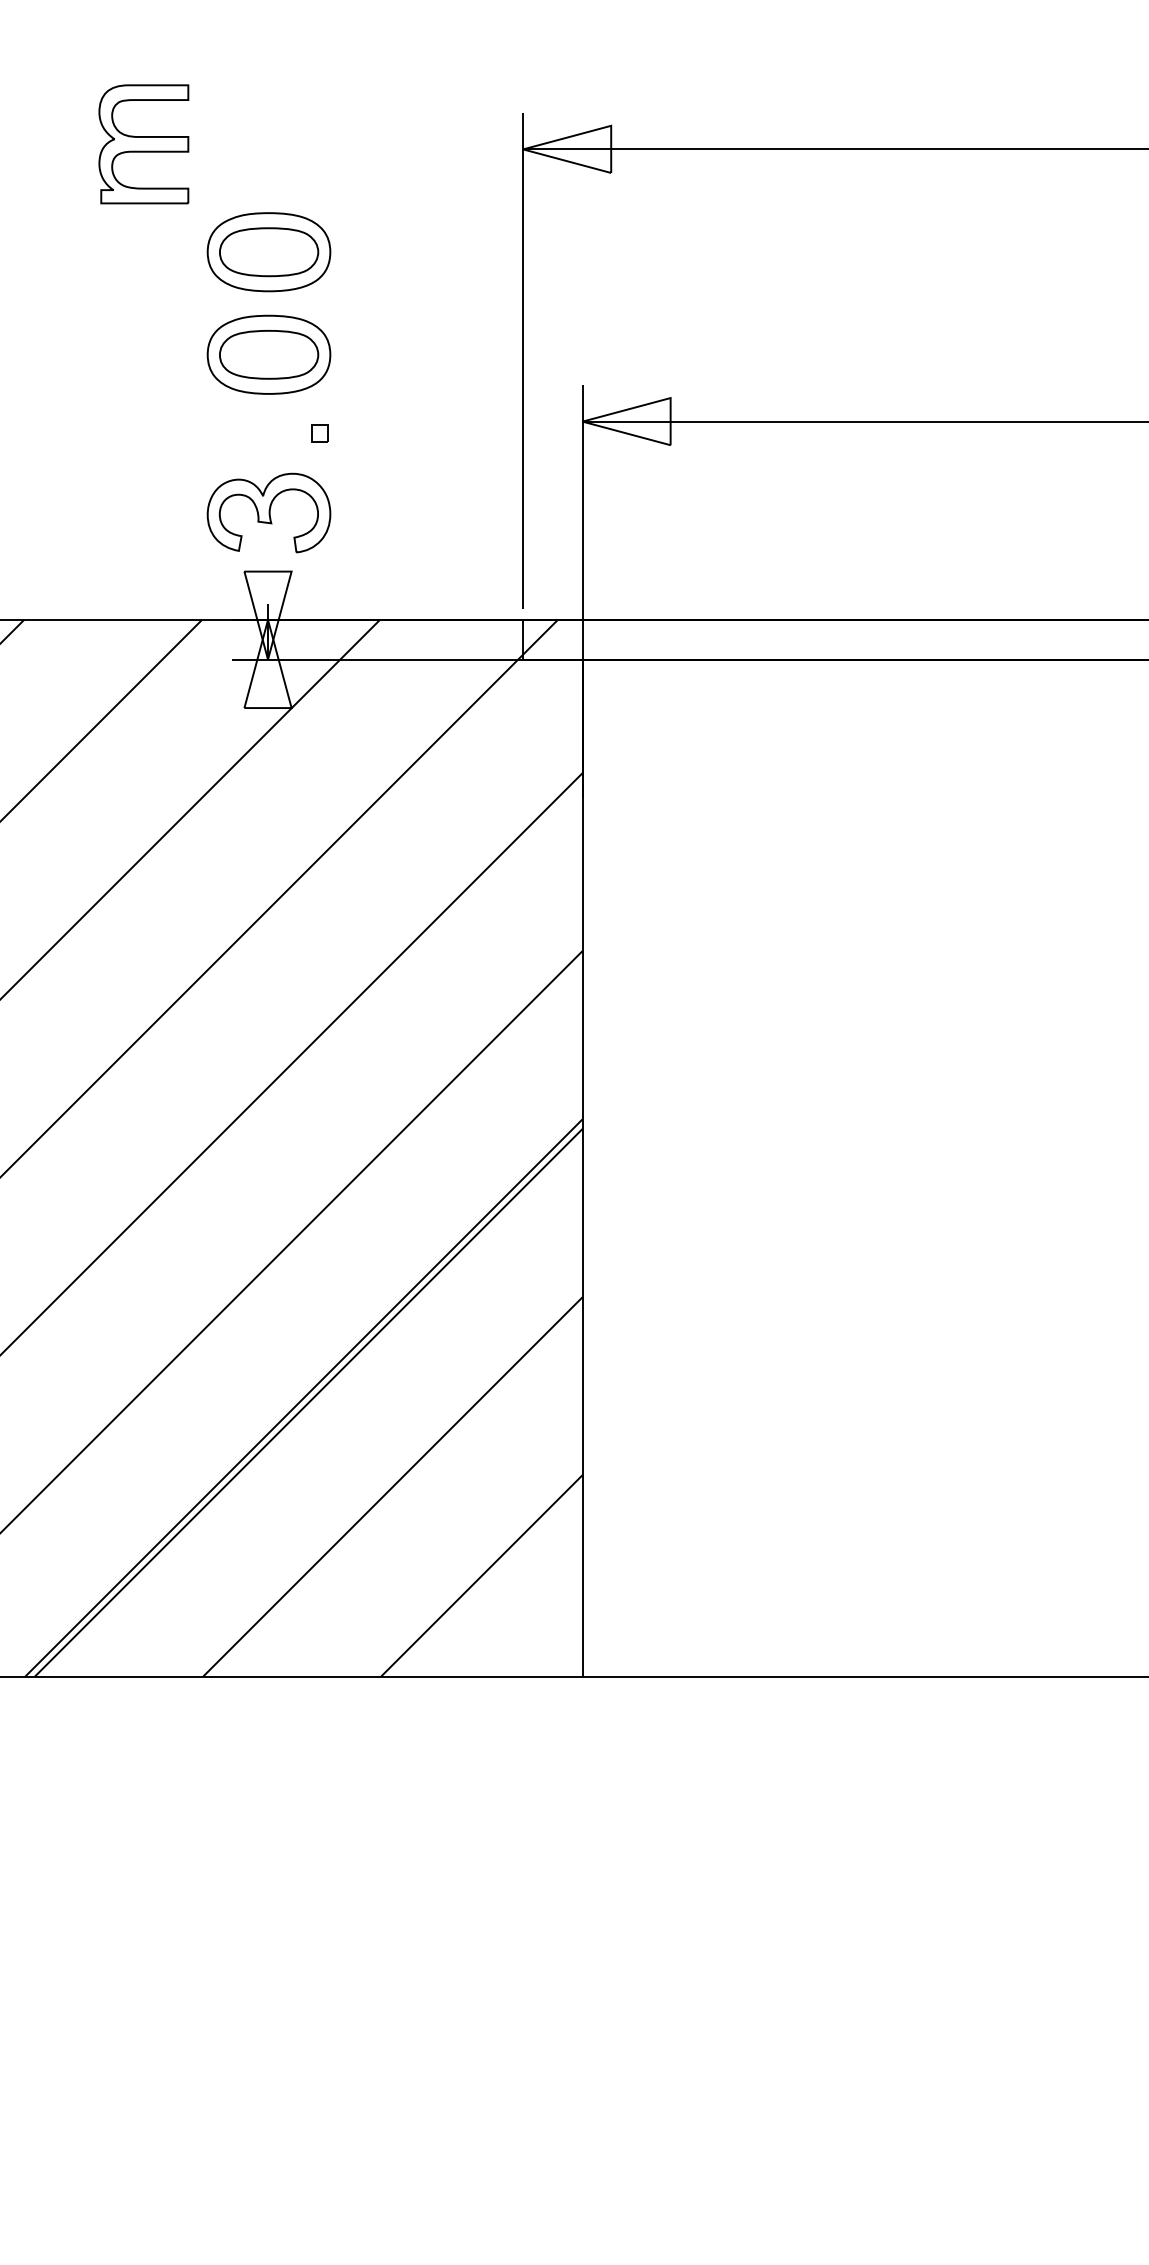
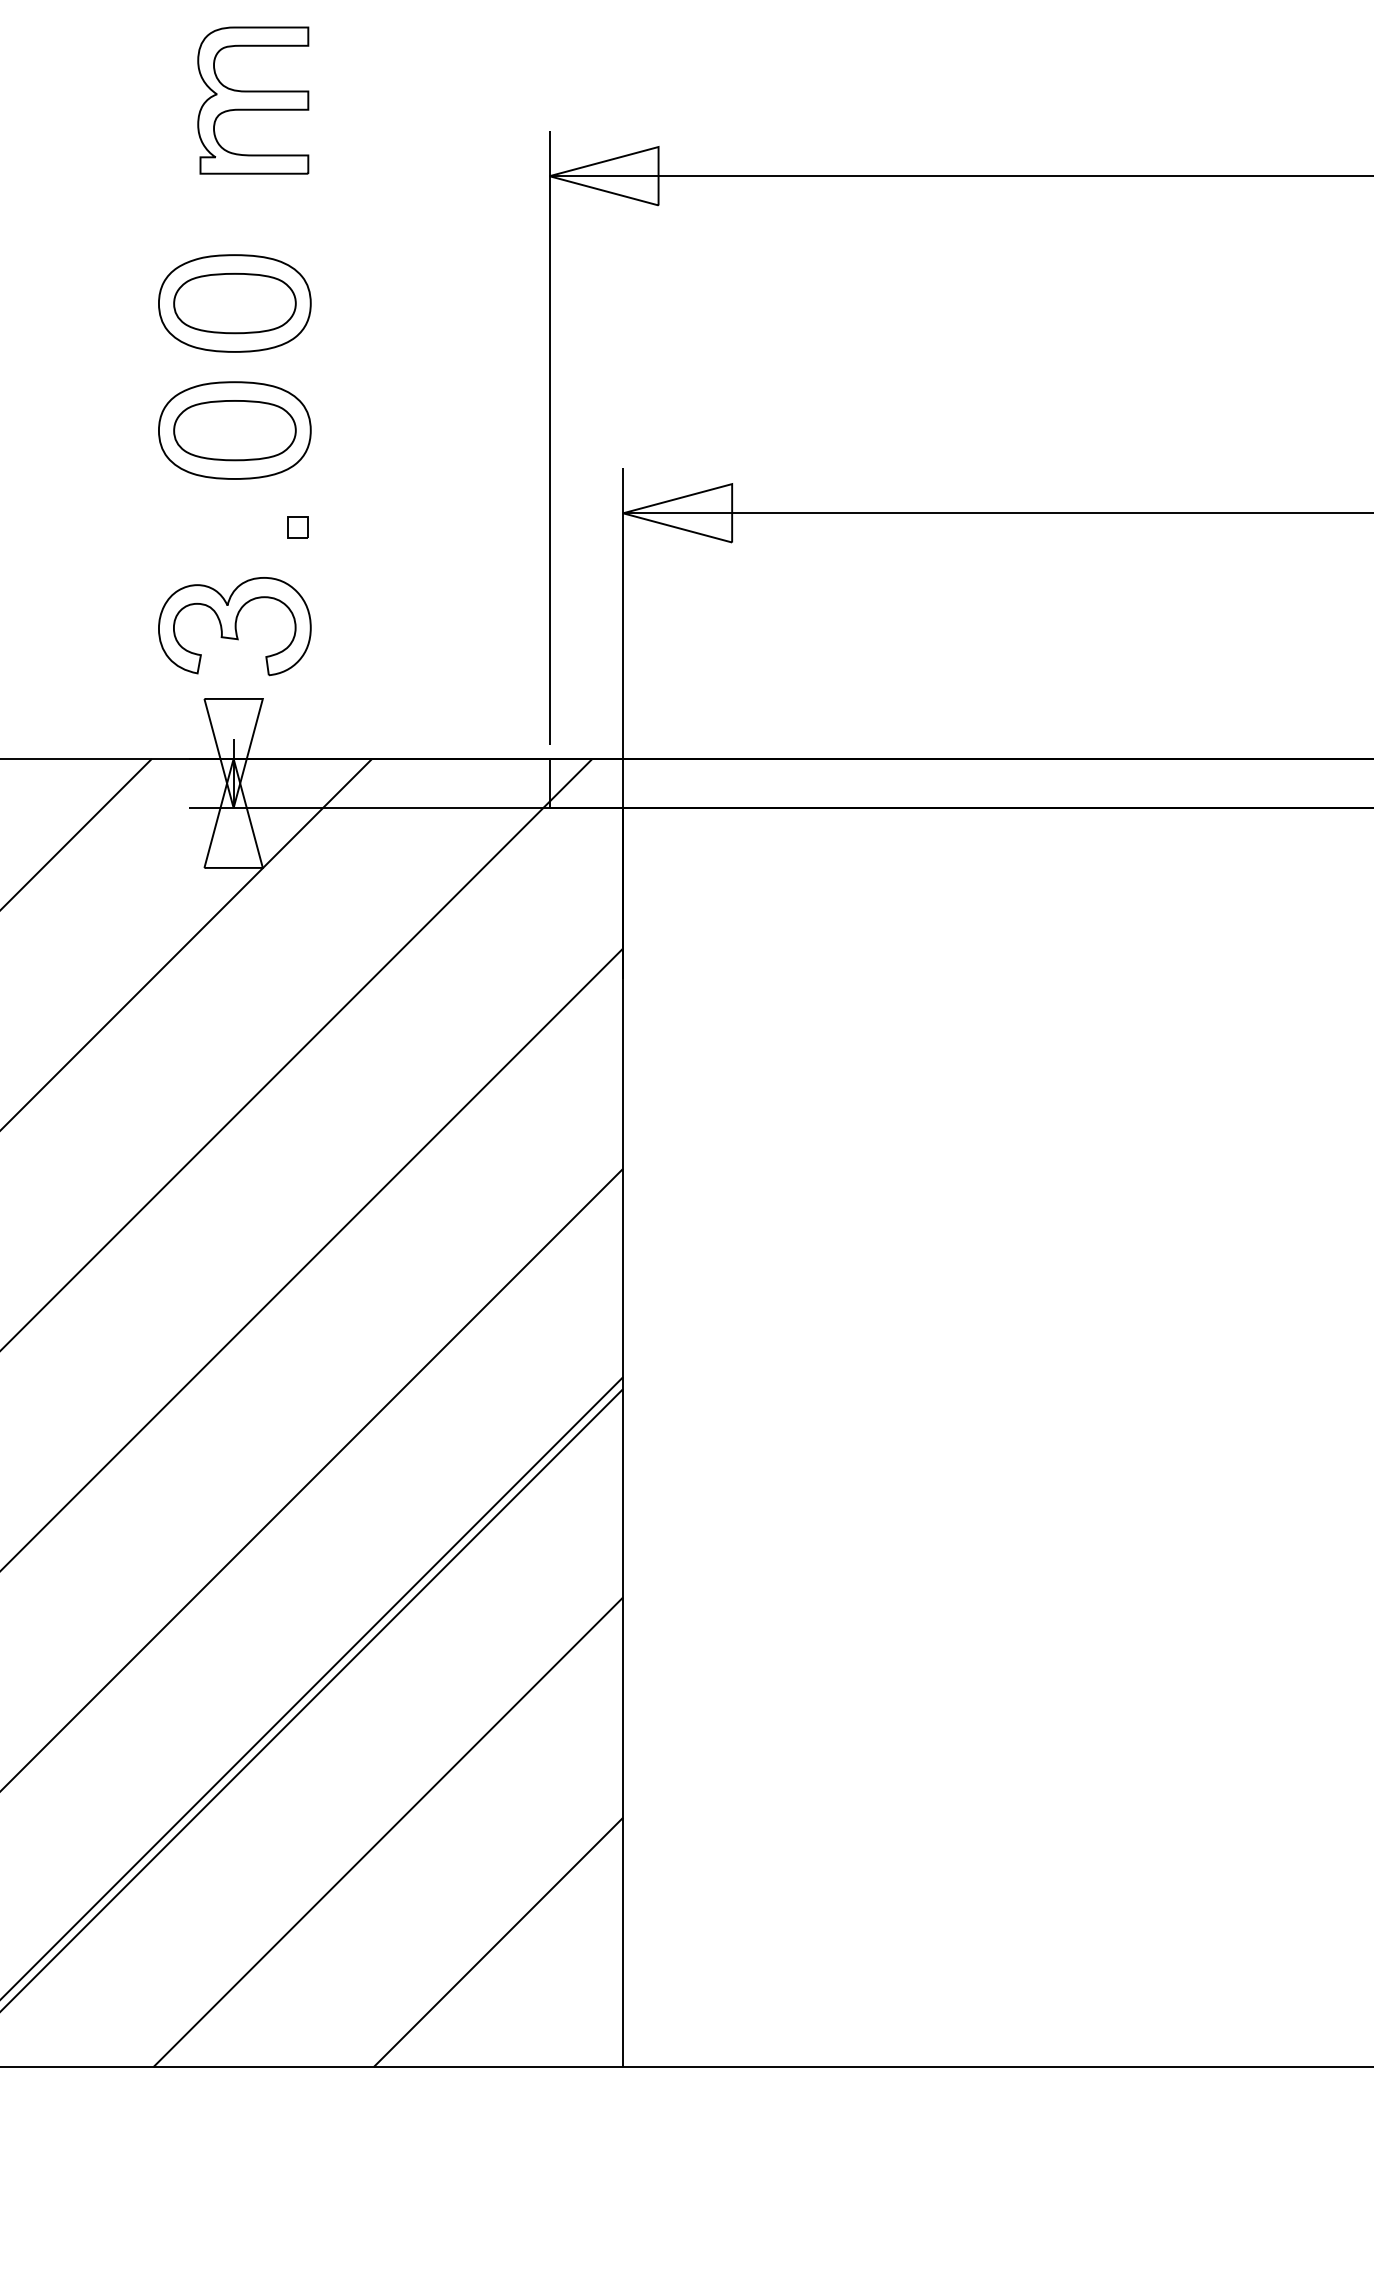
part: (143, 144) -> (252, 100), moved

